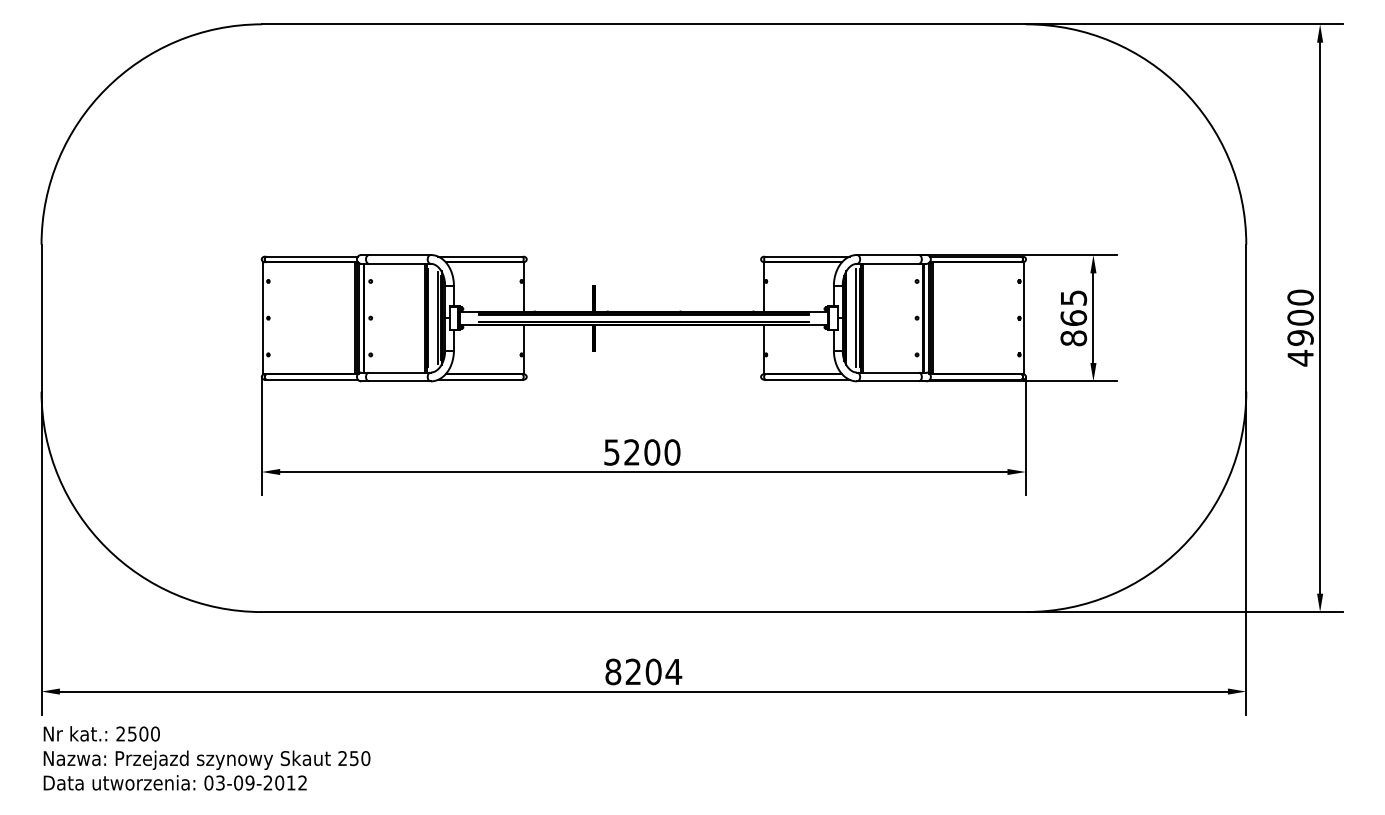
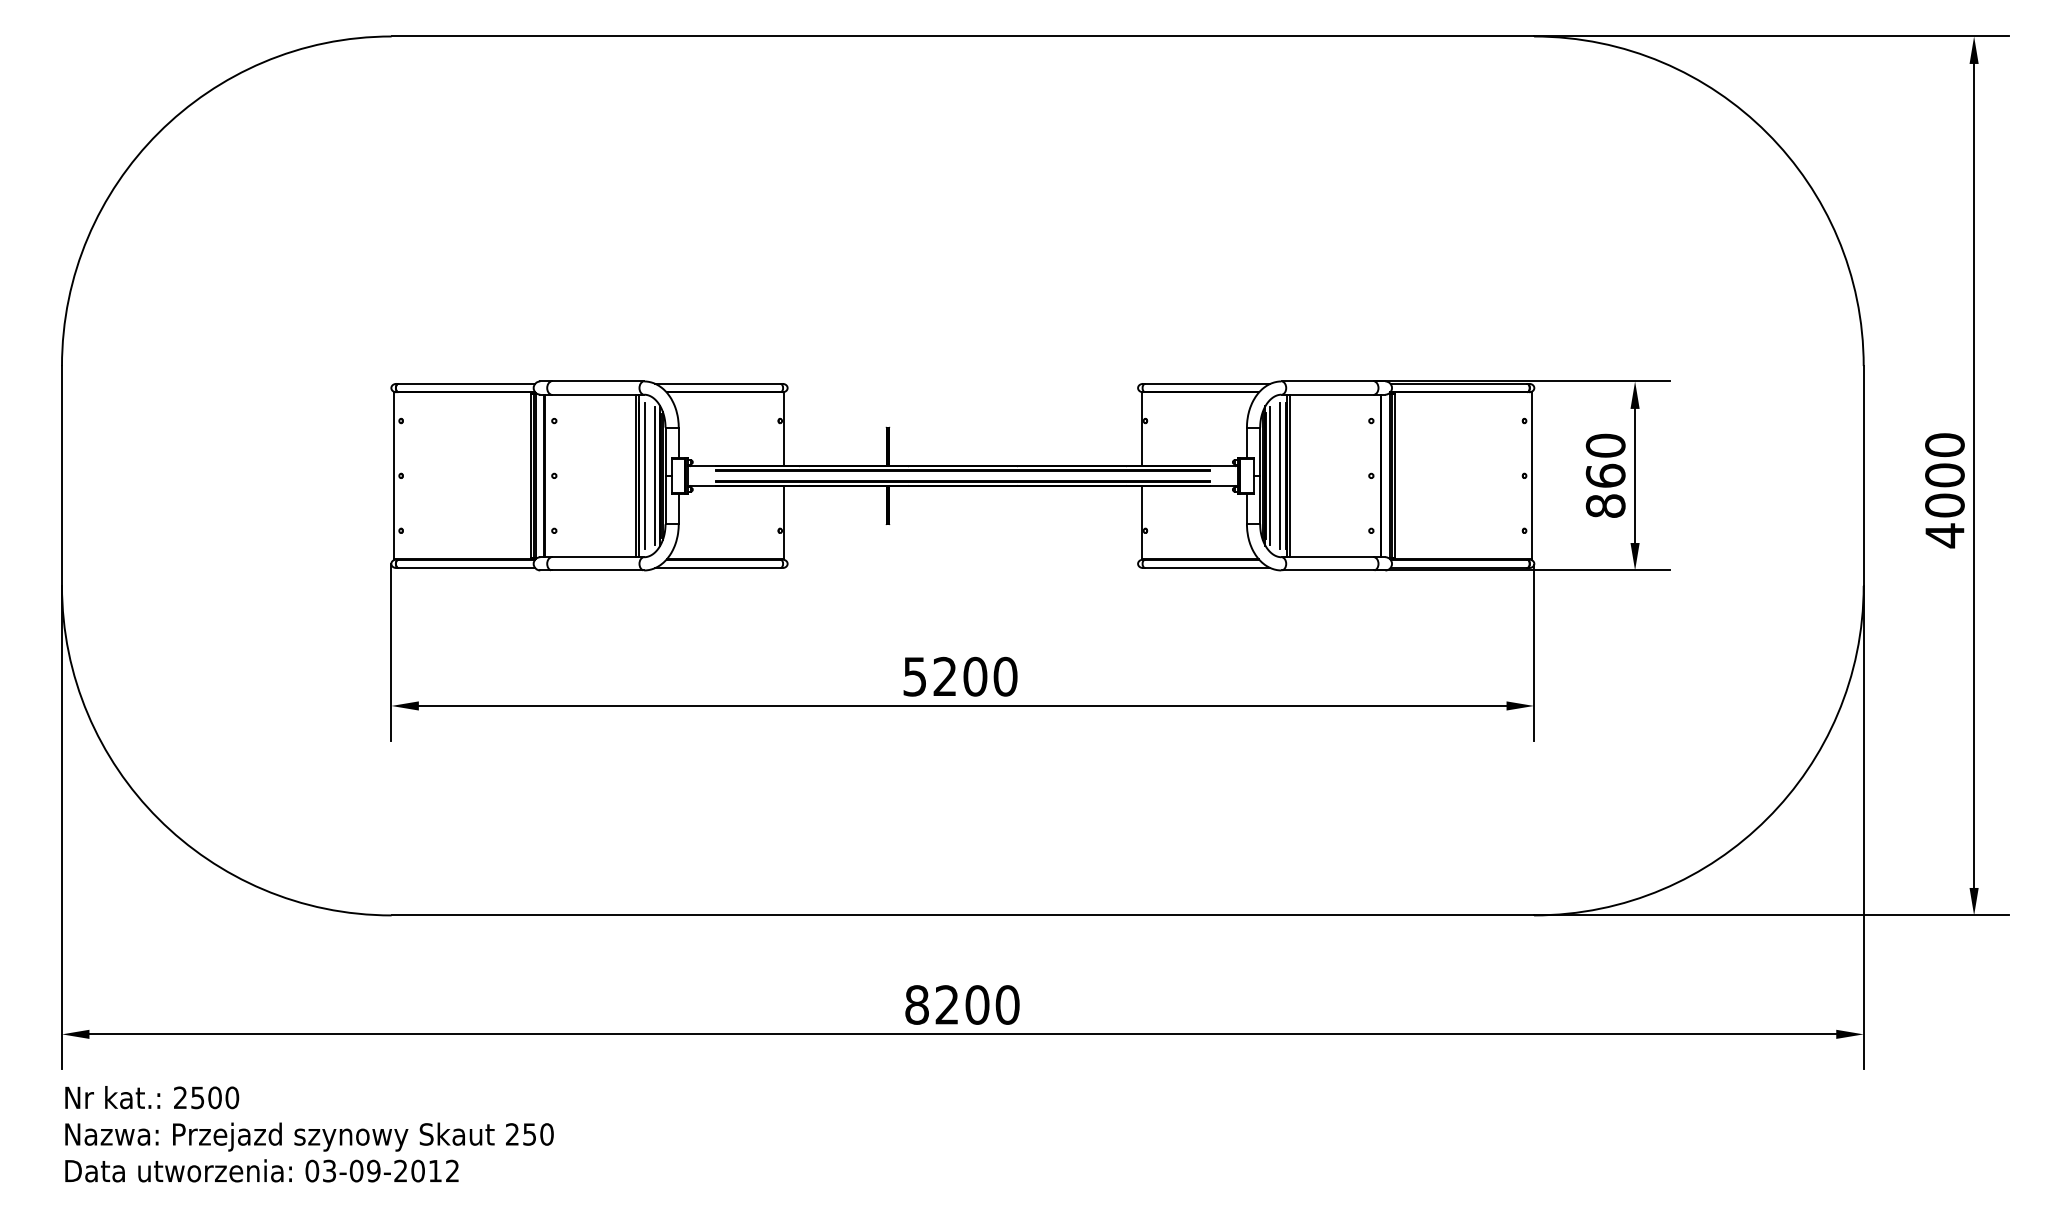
text: (1073, 297) -> (1605, 444), 865 -> 860
line: (431, 318) -> (645, 476), added
line: (849, 318) -> (1270, 476), added
text: (1300, 337) -> (1944, 504), 4900 -> 4000
text: (673, 671) -> (1007, 1004), 8204 -> 8200

